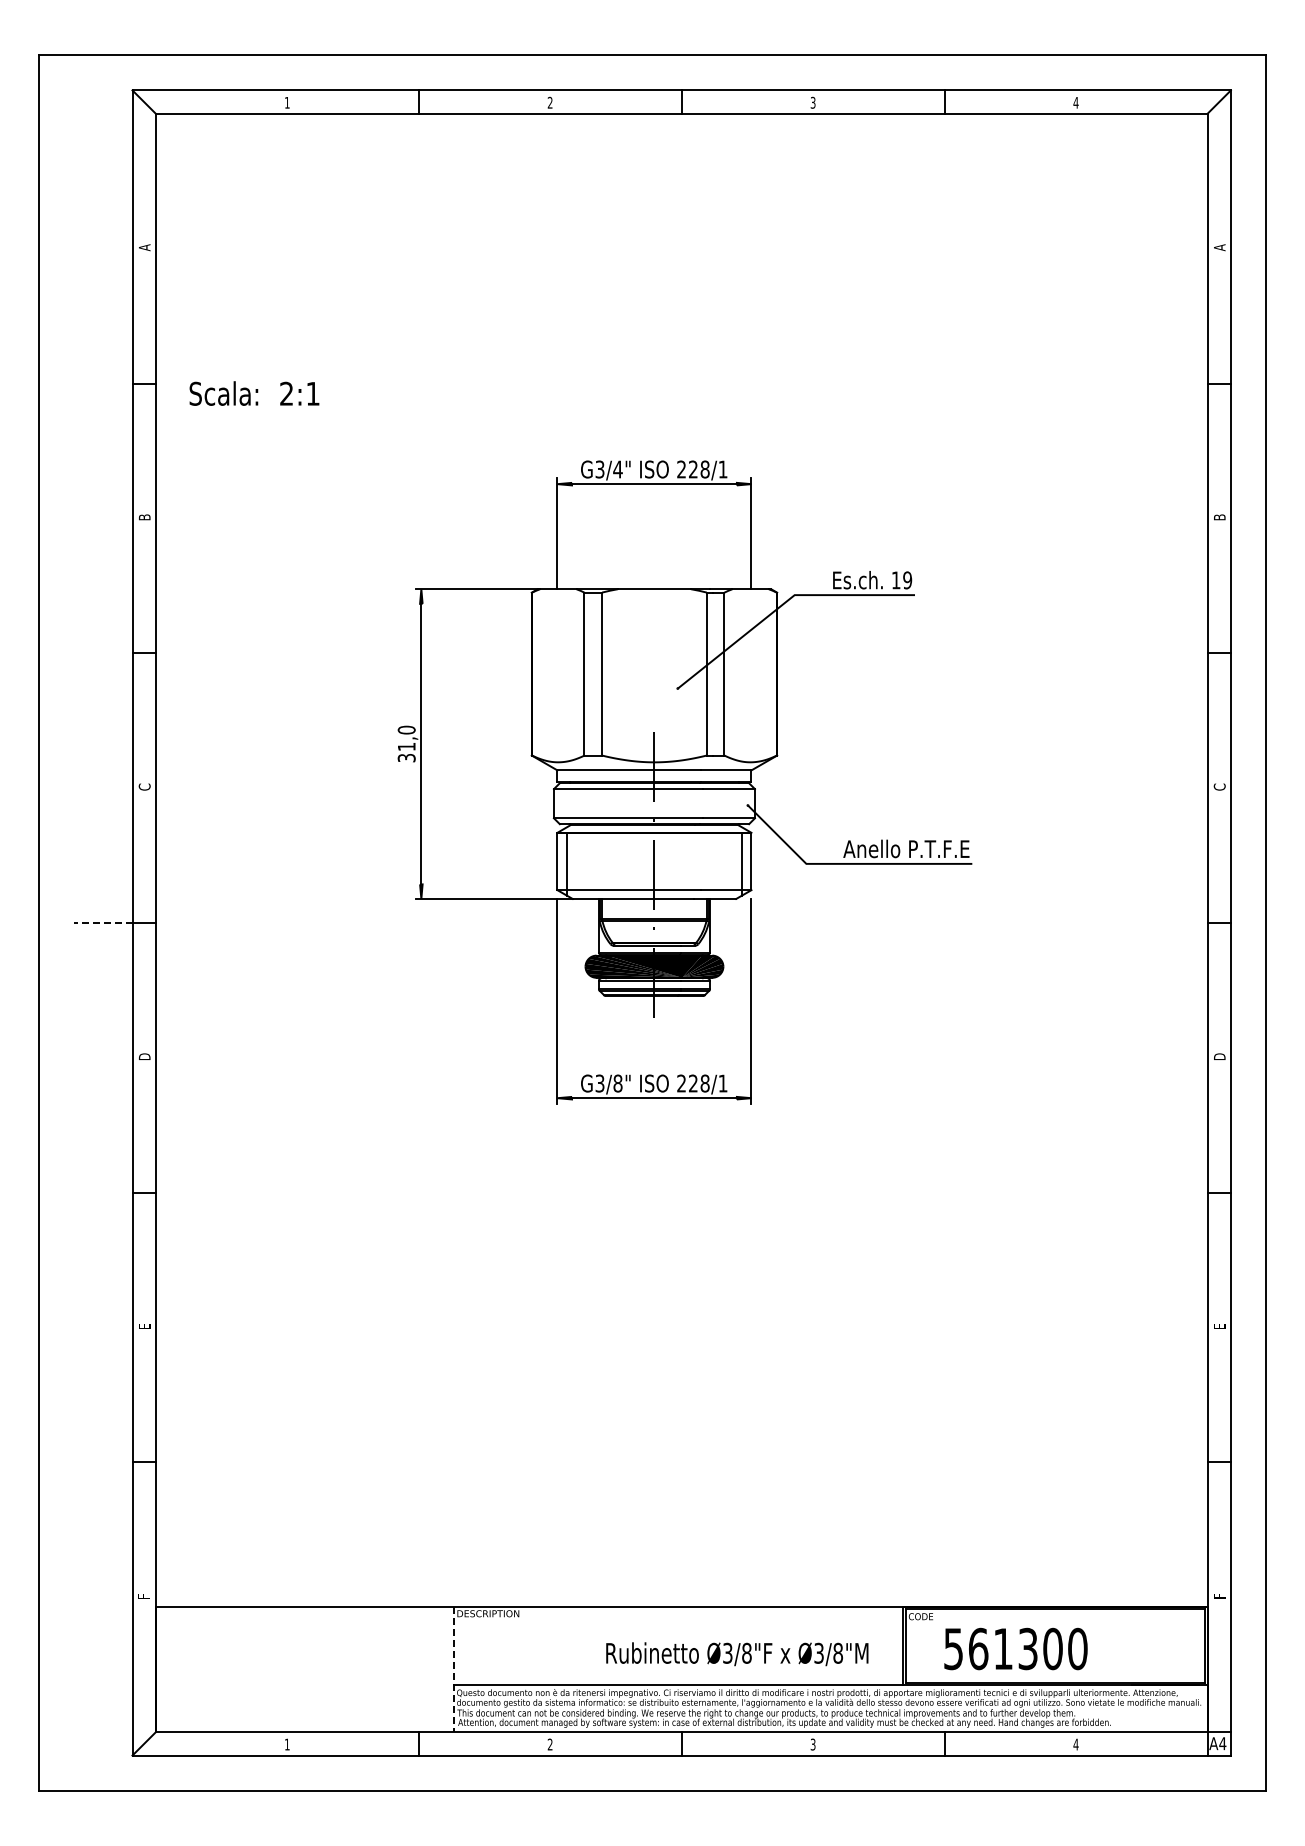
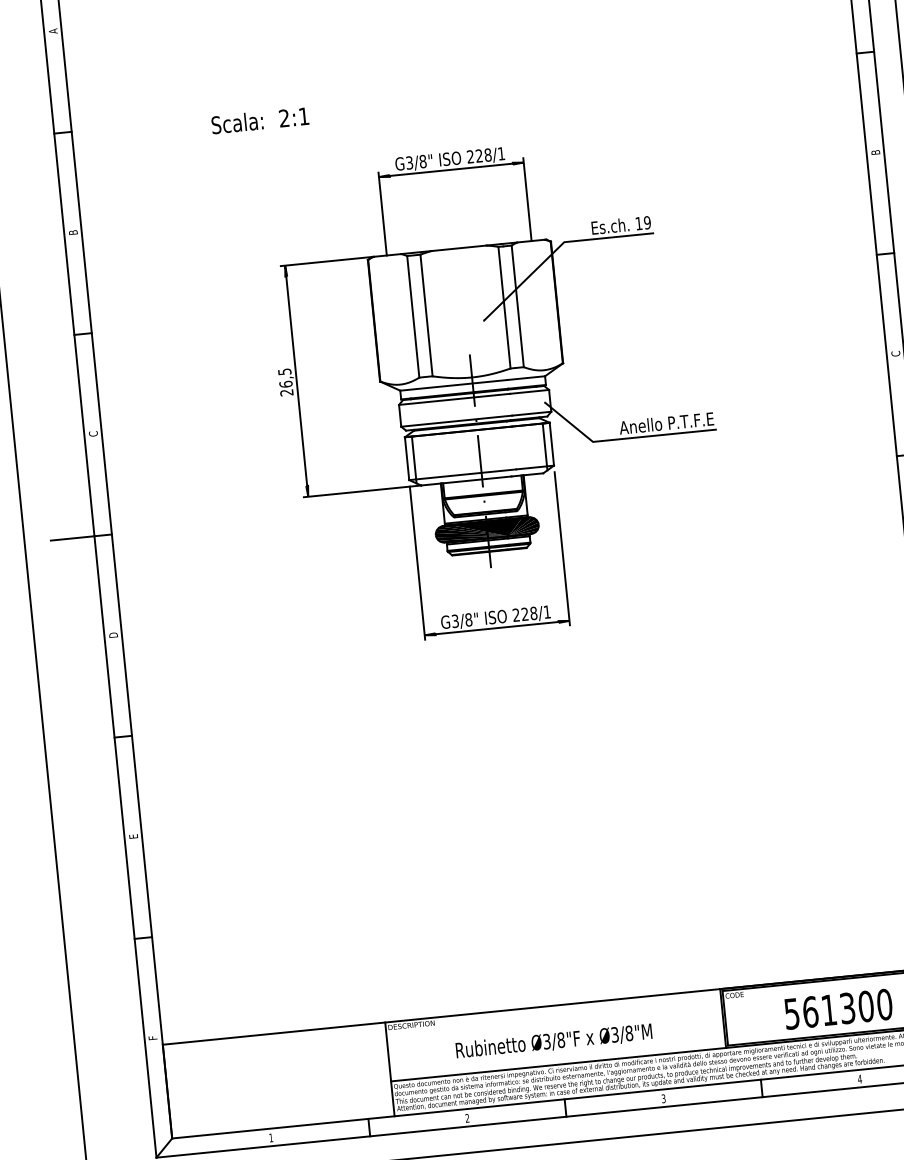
text: (254, 393) -> (260, 120), moved
text: (617, 469) -> (422, 161), G3/4" -> G3/8"
text: (406, 743) -> (285, 381), 31,0 -> 26,5
line: (102, 923) -> (72, 538), dashed -> solid
text: (1015, 1648) -> (838, 1008), moved
text: (737, 1654) -> (554, 1041), moved
line: (453, 1669) -> (389, 1069), dashed -> solid

